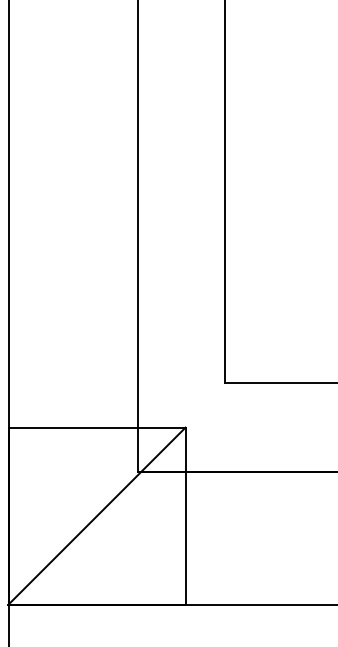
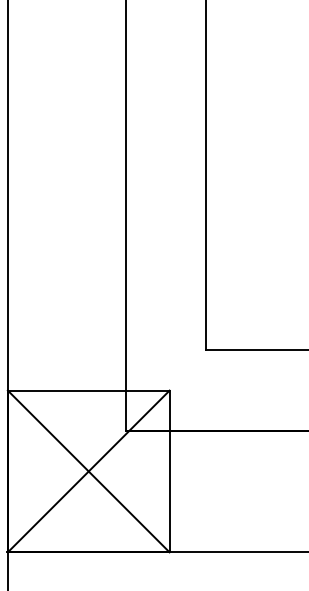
line: (96, 516) -> (88, 471), added

